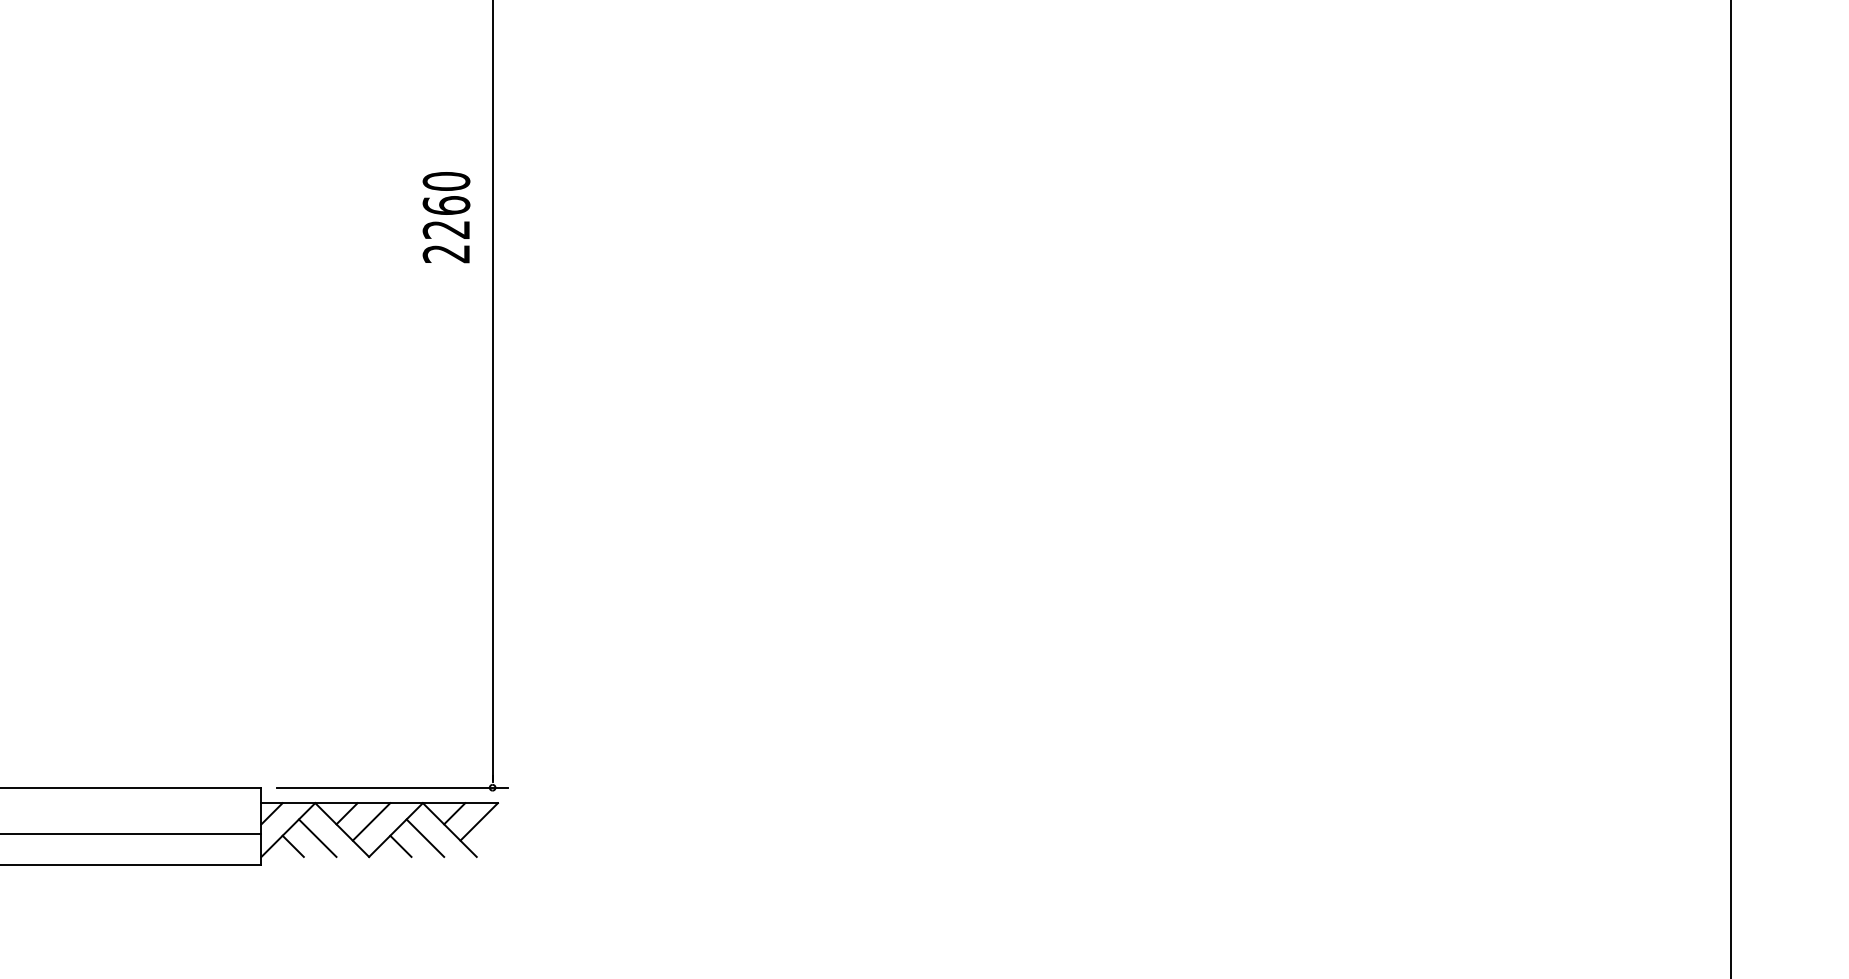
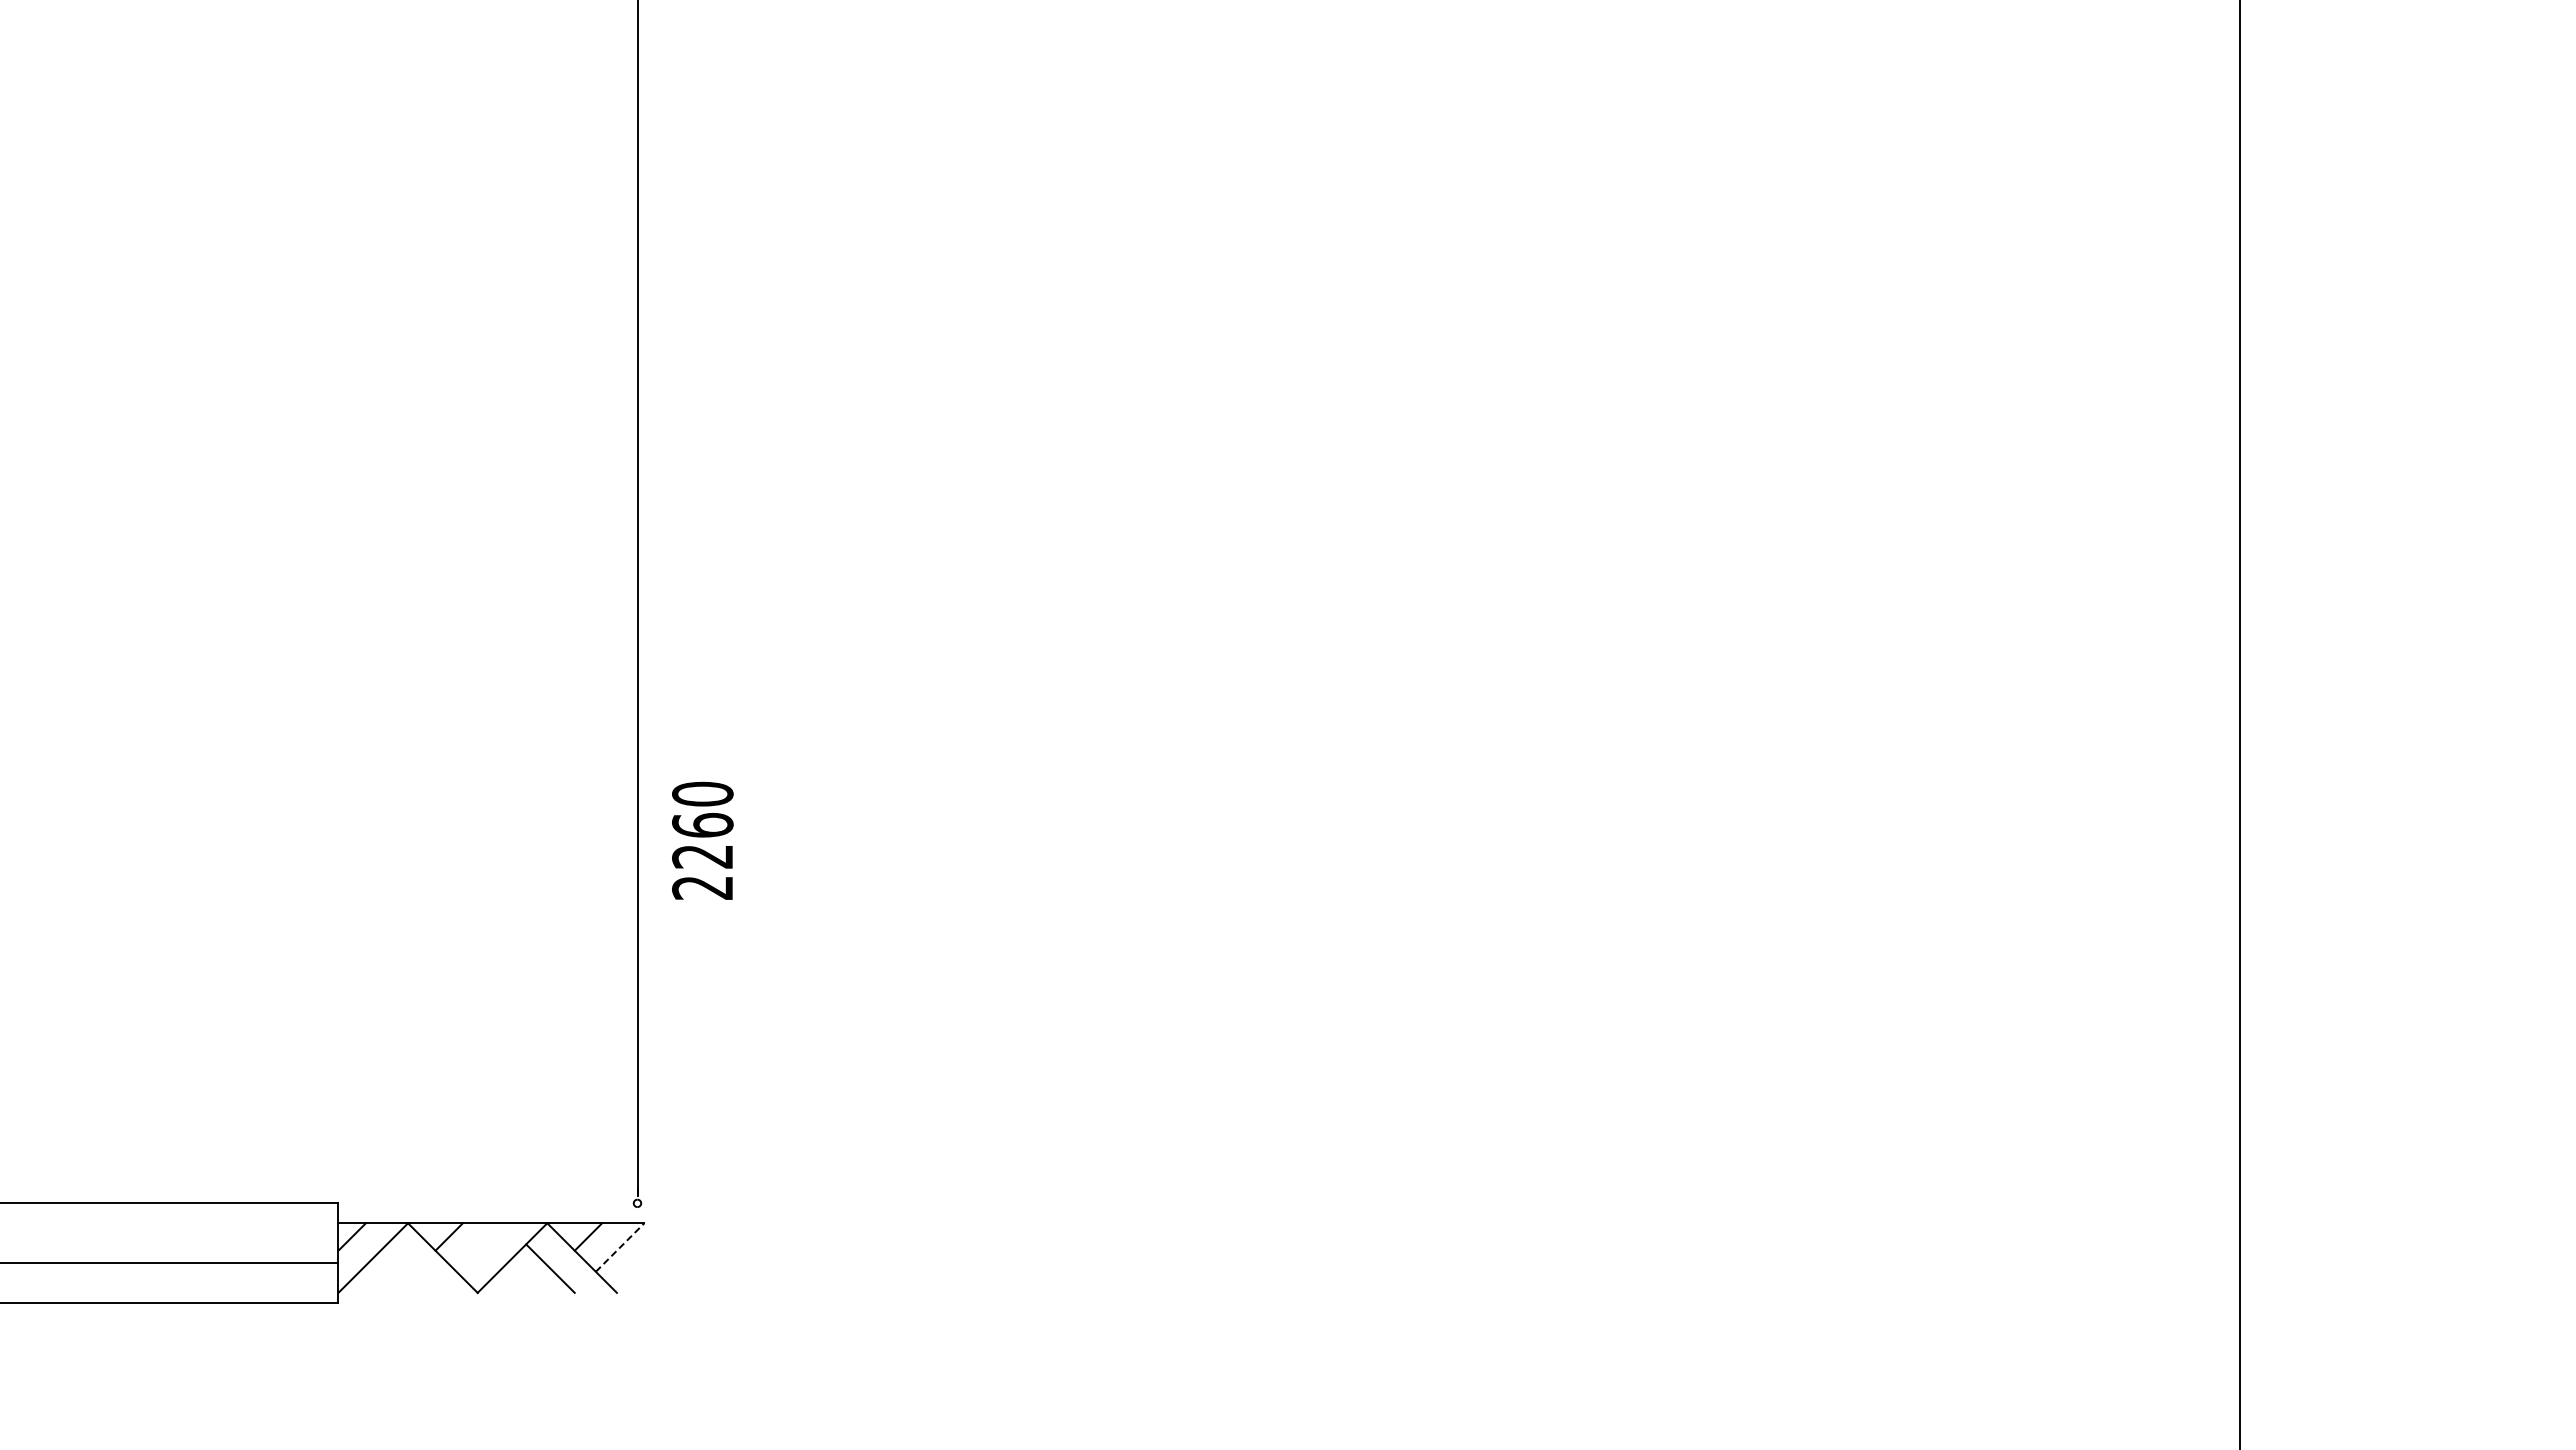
text: (446, 217) -> (702, 840), moved
line: (392, 787) -> (507, 1203), removed
line: (371, 821) -> (480, 1247), removed
line: (479, 821) -> (620, 1247), solid -> dashed
line: (317, 838) -> (410, 1268), removed
line: (293, 845) -> (379, 1278), removed
line: (400, 845) -> (518, 1278), removed

